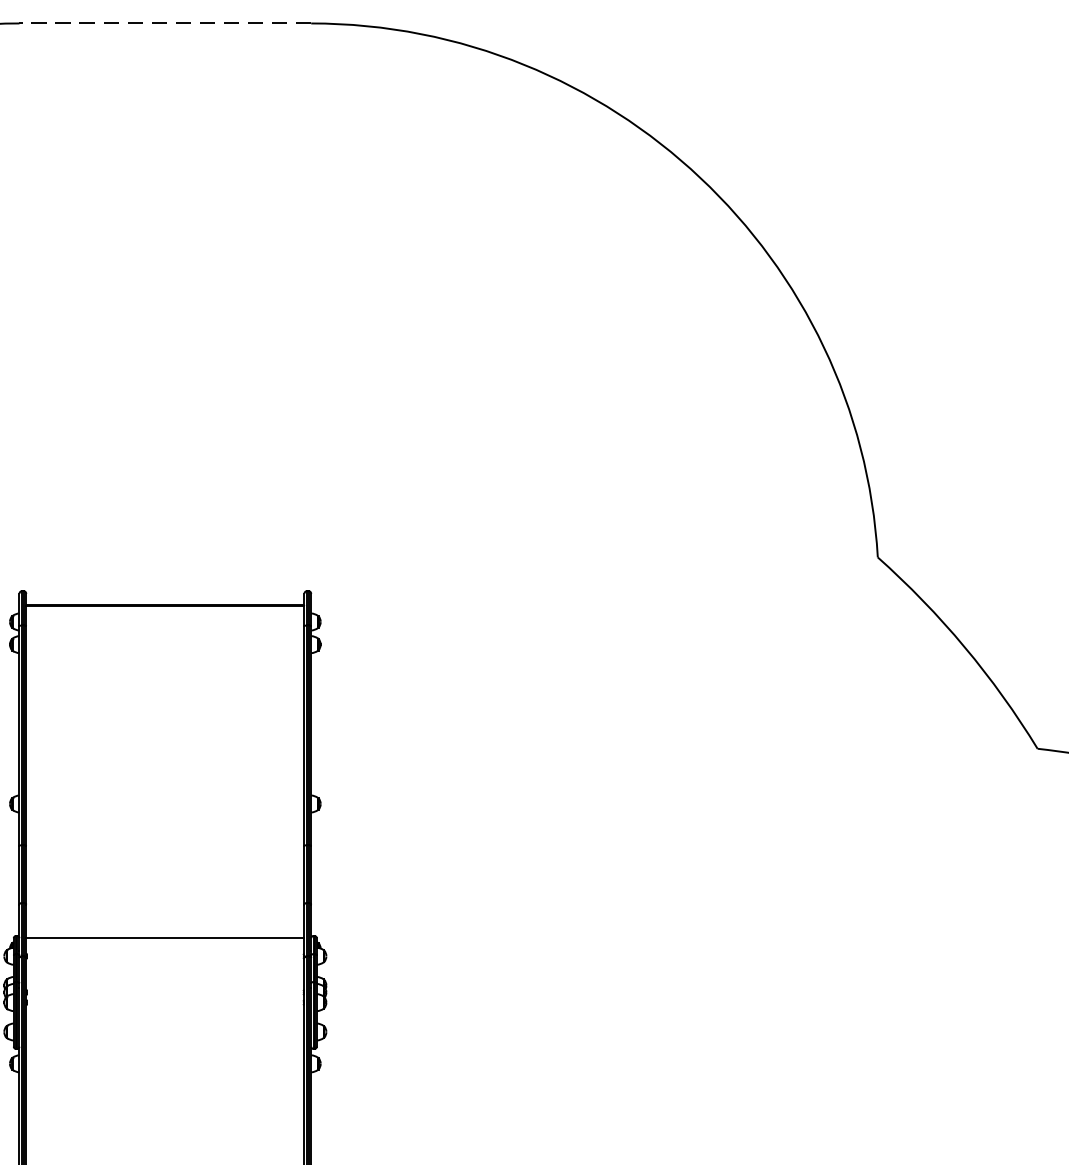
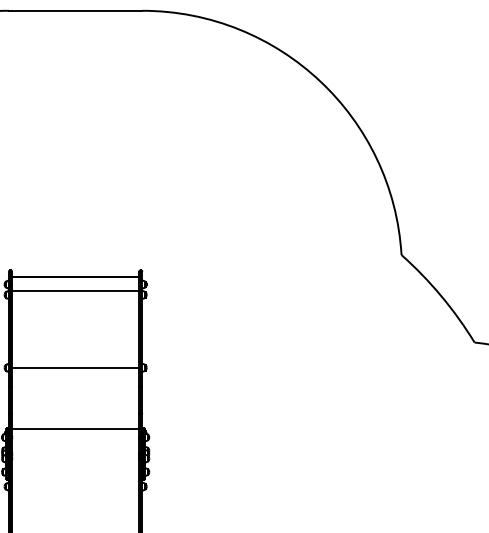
line: (165, 22) -> (75, 10), dashed -> solid
line: (165, 637) -> (75, 291), added
line: (165, 803) -> (75, 367), added

